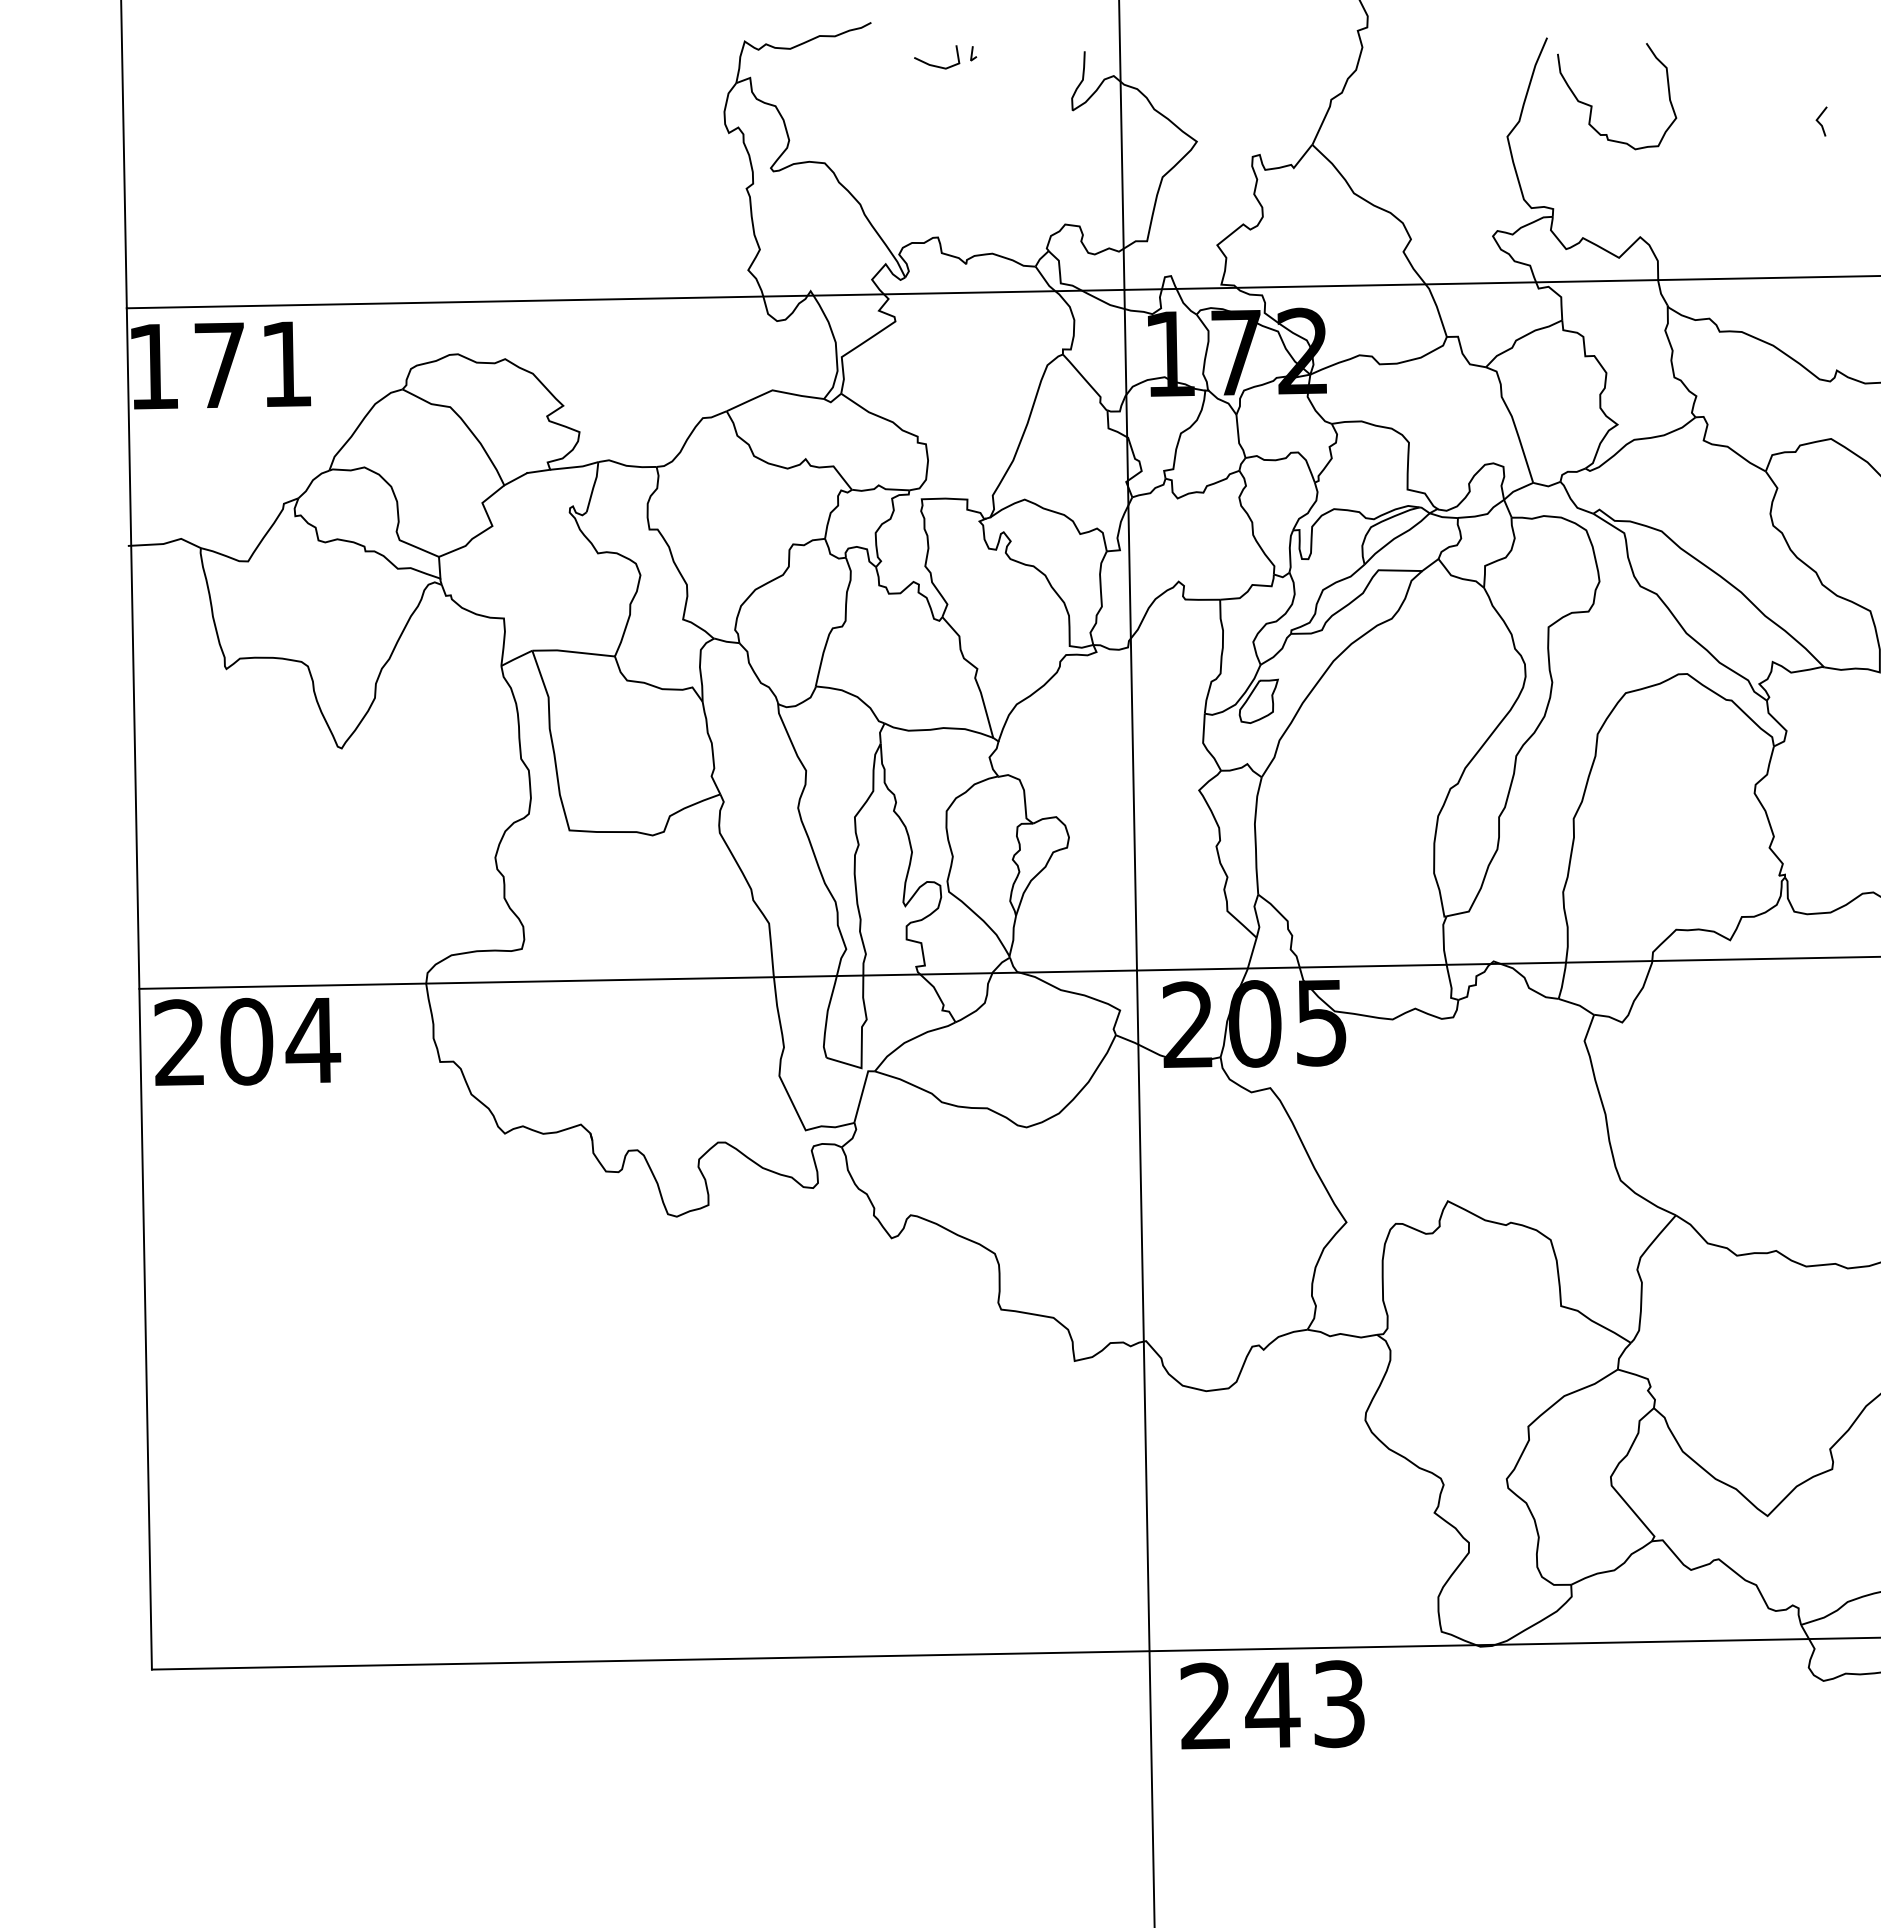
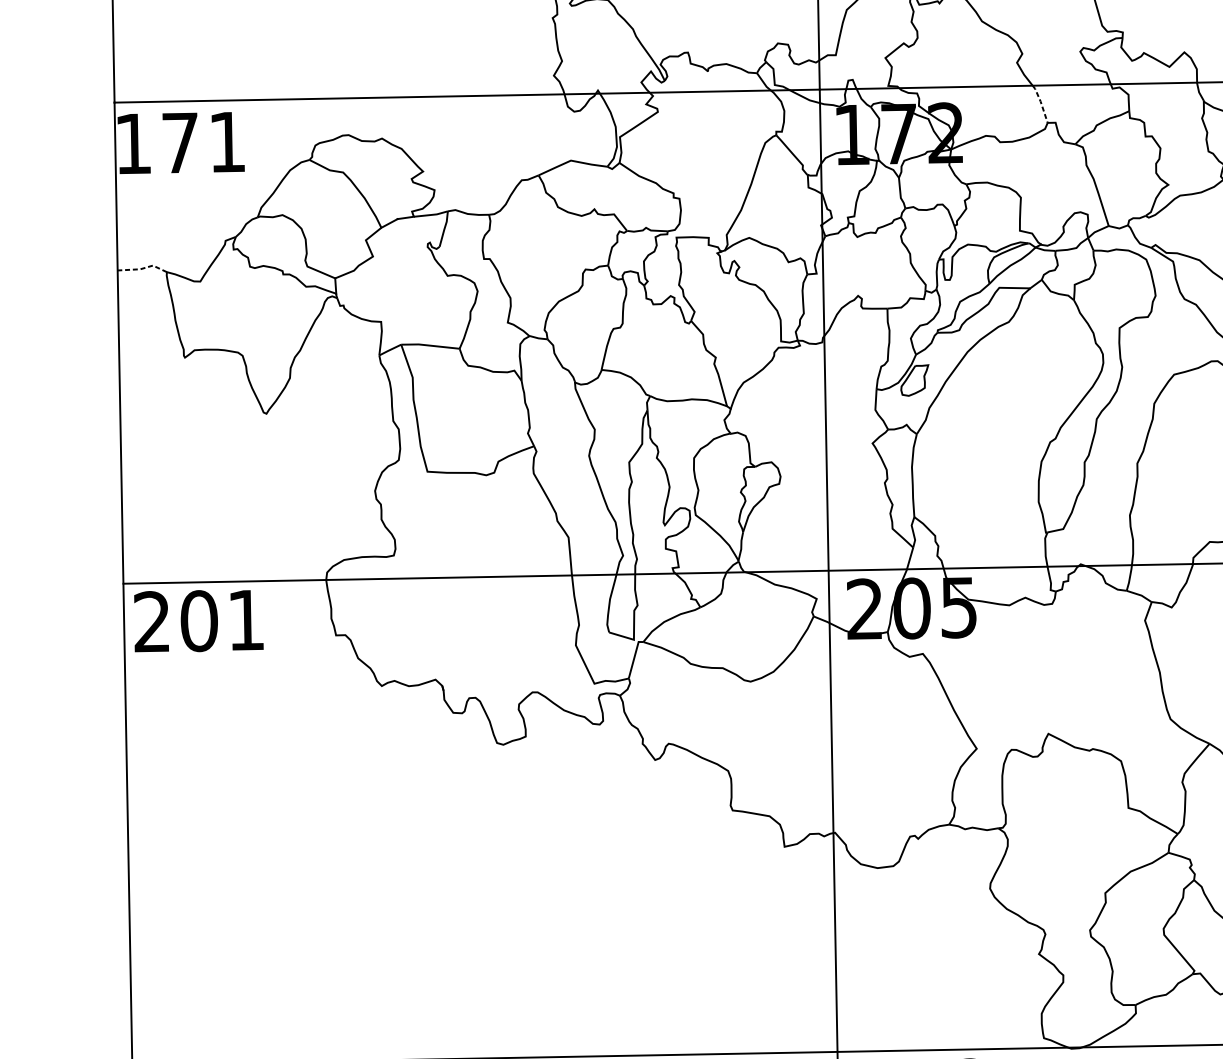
line: (1437, 309) -> (1041, 103), solid -> dashed
line: (165, 543) -> (141, 268), solid -> dashed
text: (313, 1040) -> (246, 620), 204 -> 201

